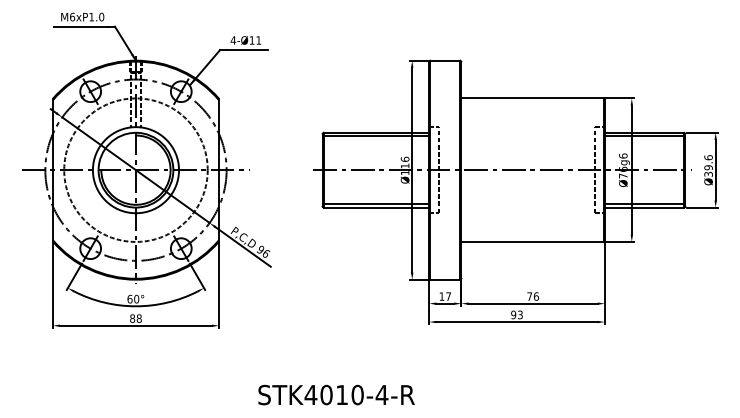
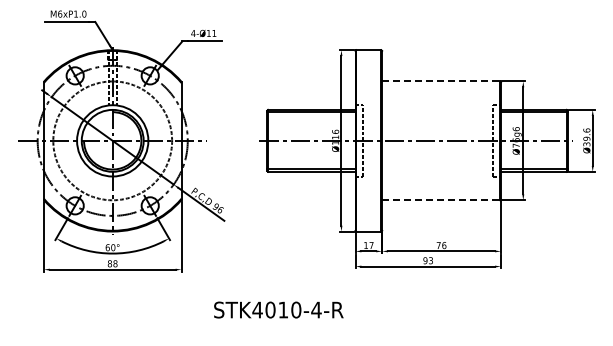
line: (533, 98) -> (441, 81), solid -> dashed
line: (533, 242) -> (441, 200), solid -> dashed
text: (336, 394) -> (278, 309), moved

